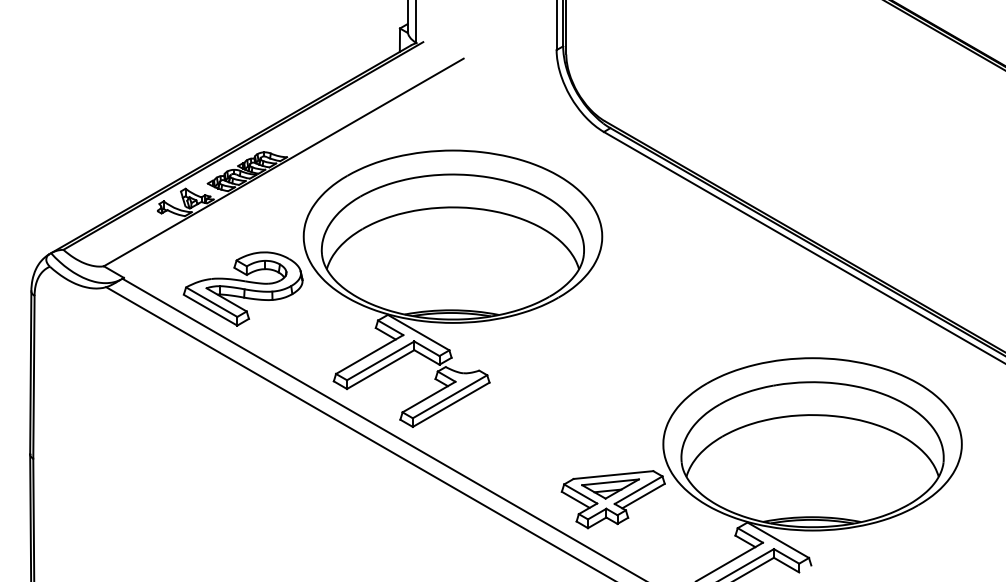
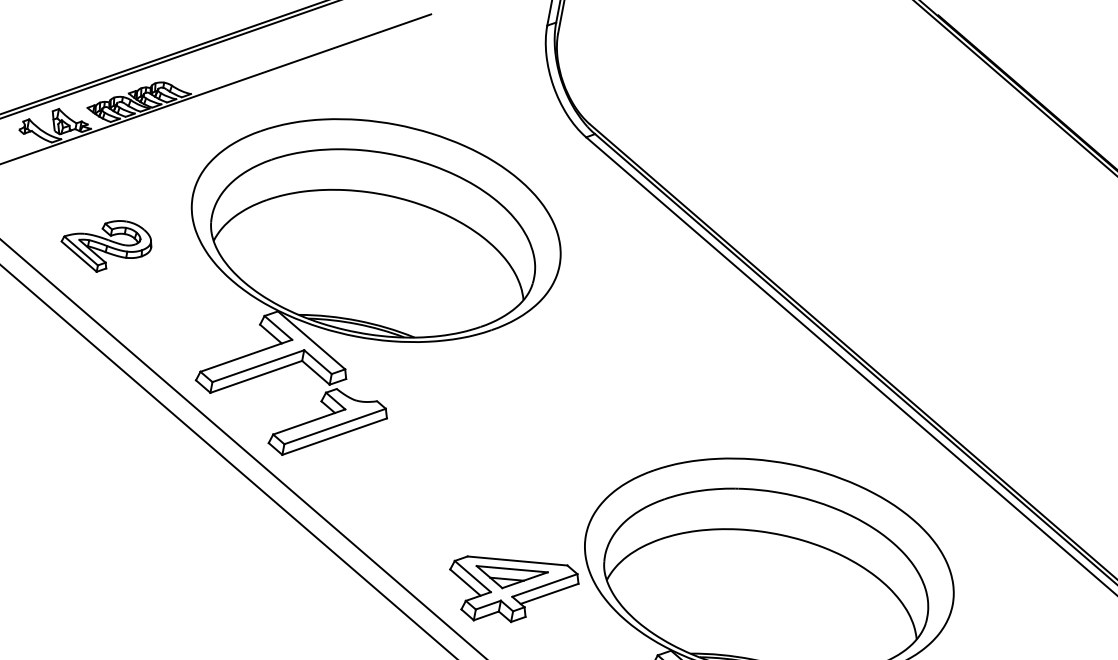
part: (242, 288) -> (105, 244), size x0.6

